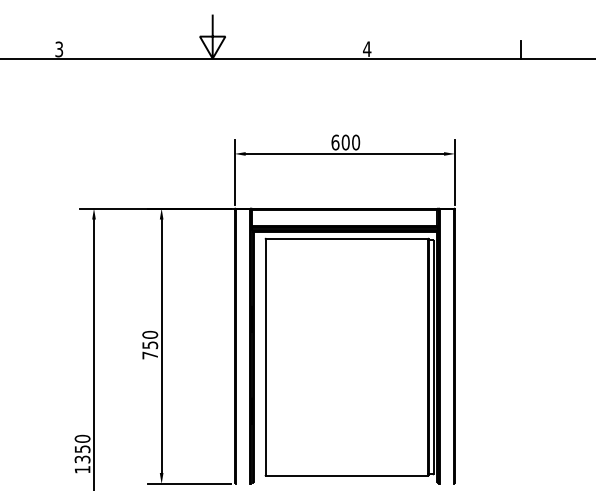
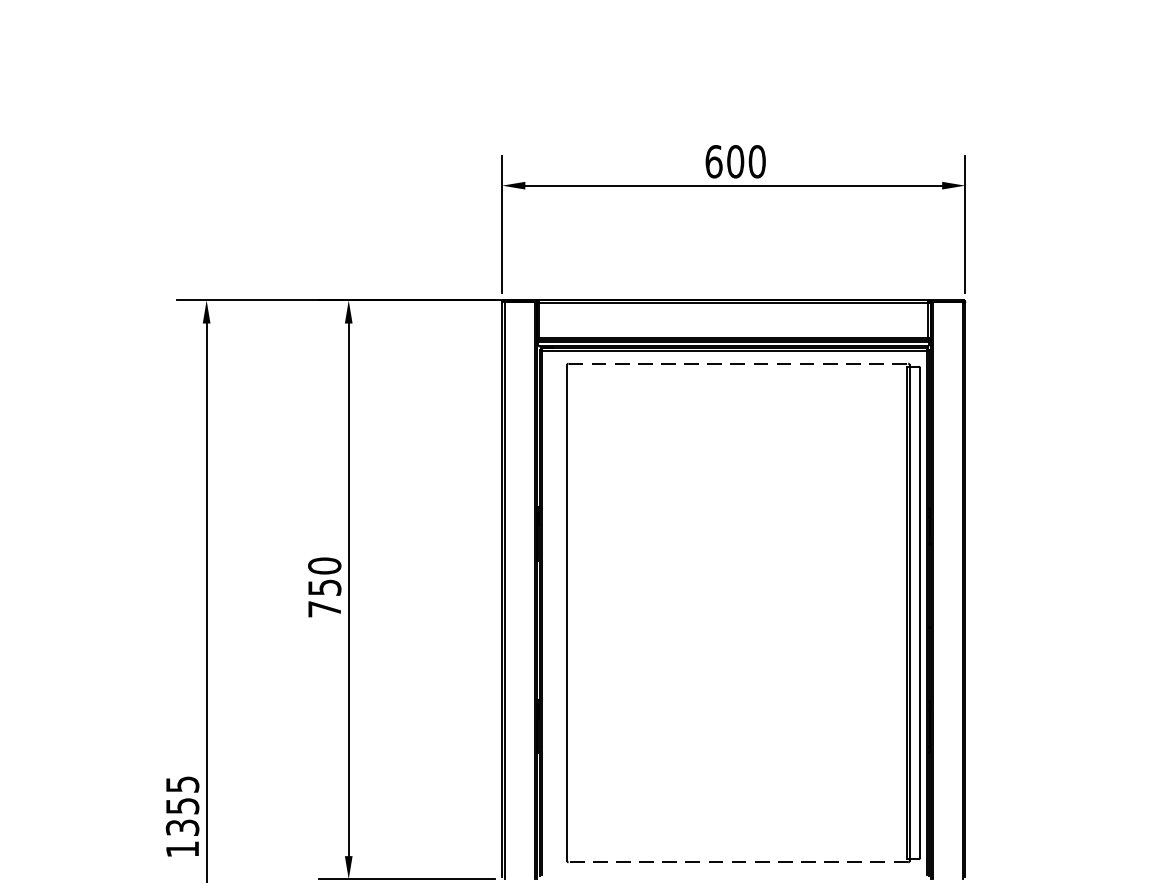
line: (347, 238) -> (739, 363), solid -> dashed
text: (82, 438) -> (182, 783), 1350 -> 1355
line: (347, 475) -> (739, 861), solid -> dashed

